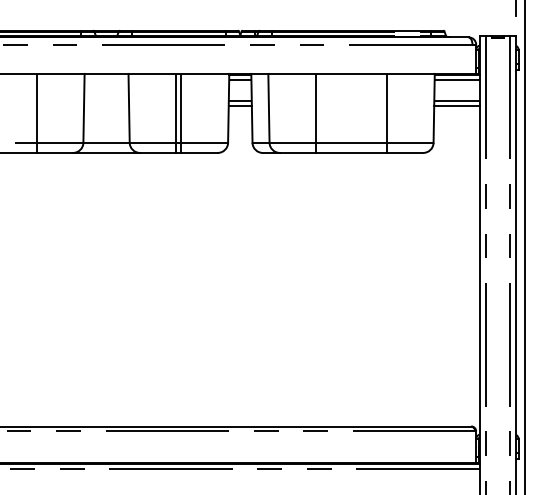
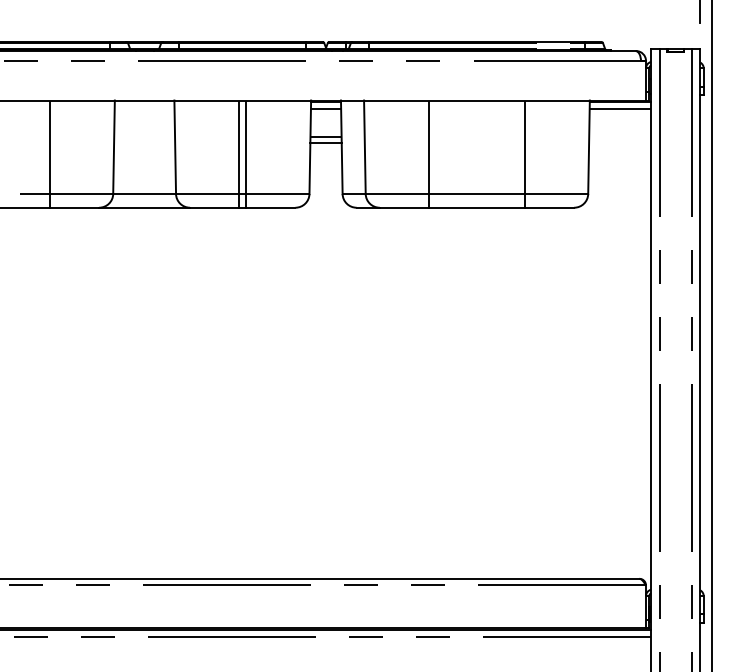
line: (456, 100) -> (619, 136), removed
line: (456, 105) -> (619, 143), removed

